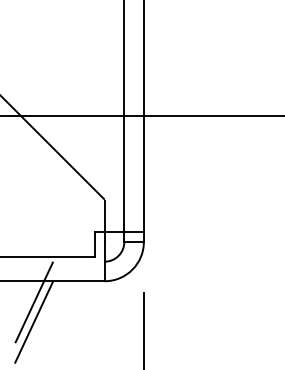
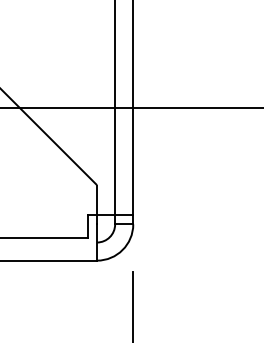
line: (34, 302) -> (31, 280), removed
line: (34, 321) -> (31, 297), removed

